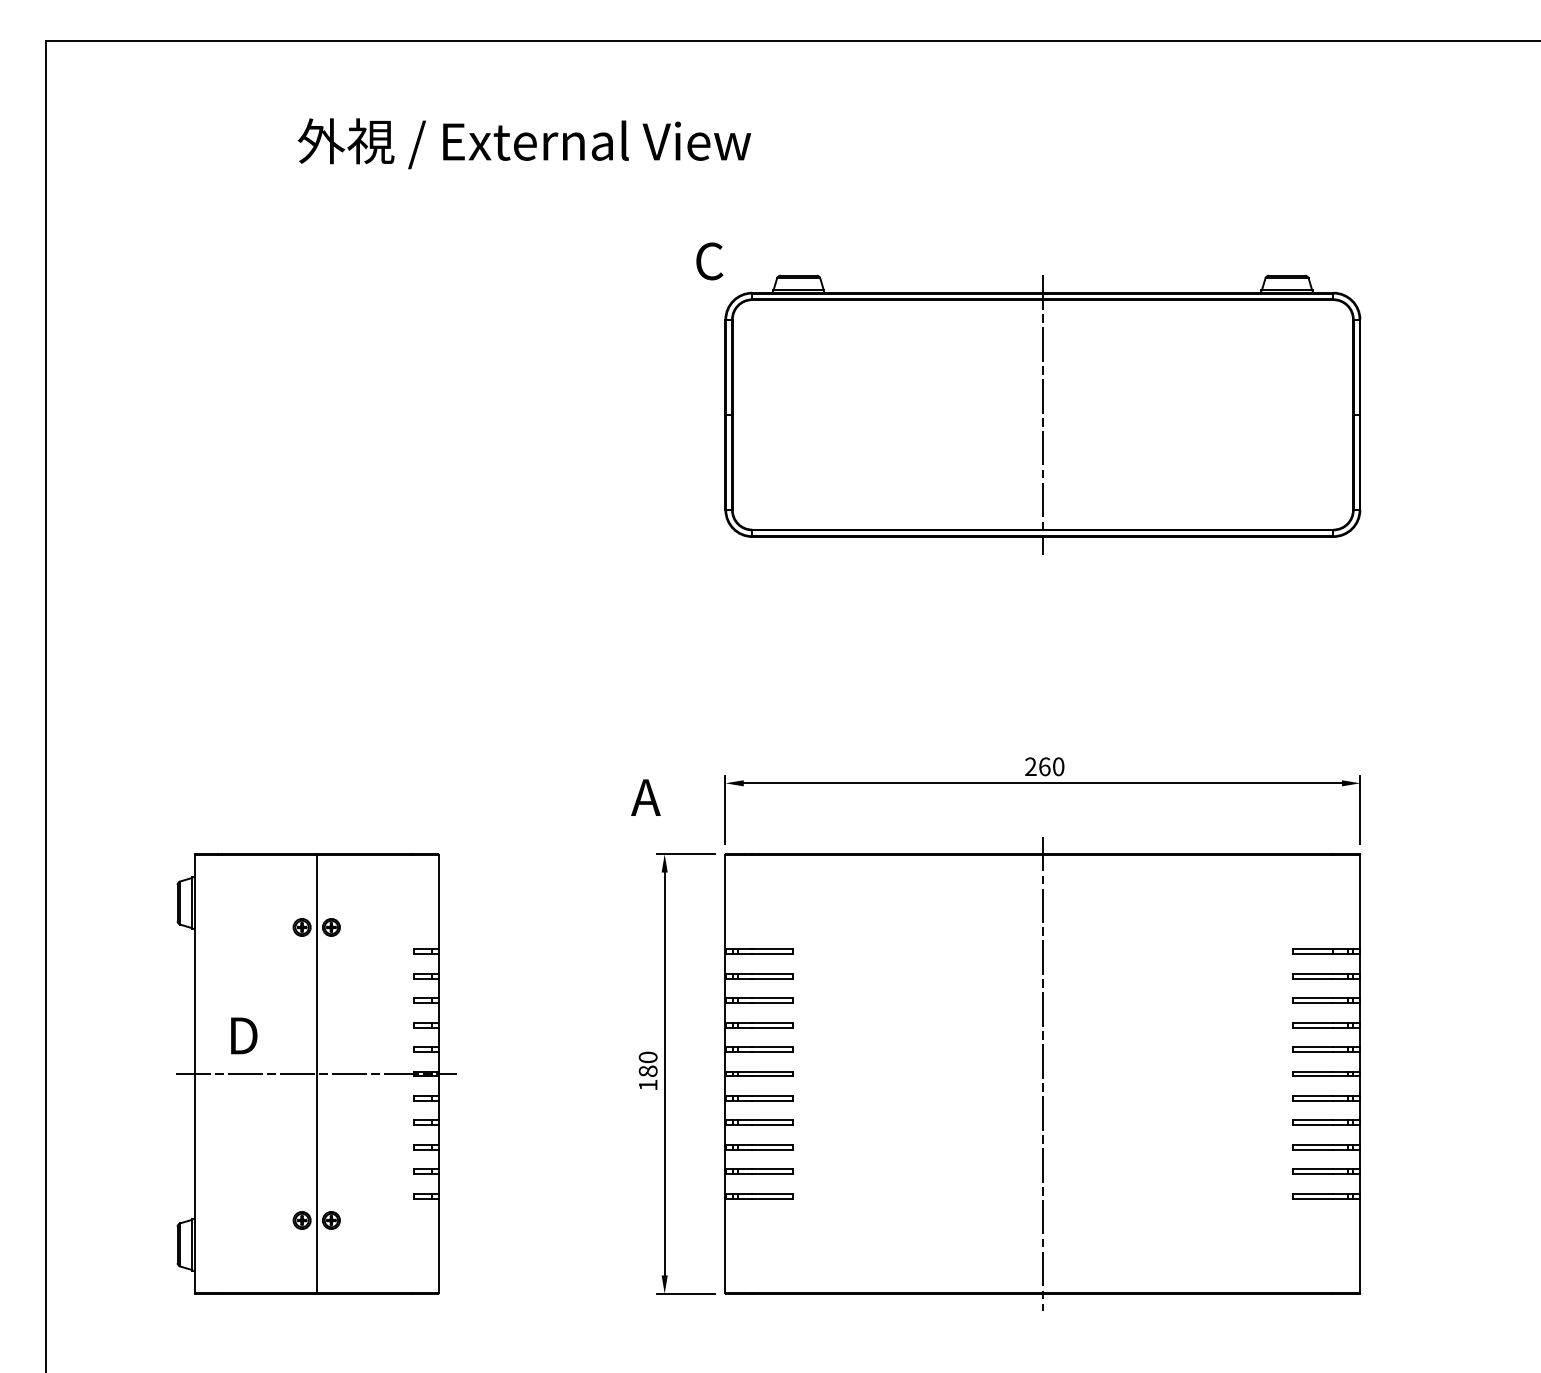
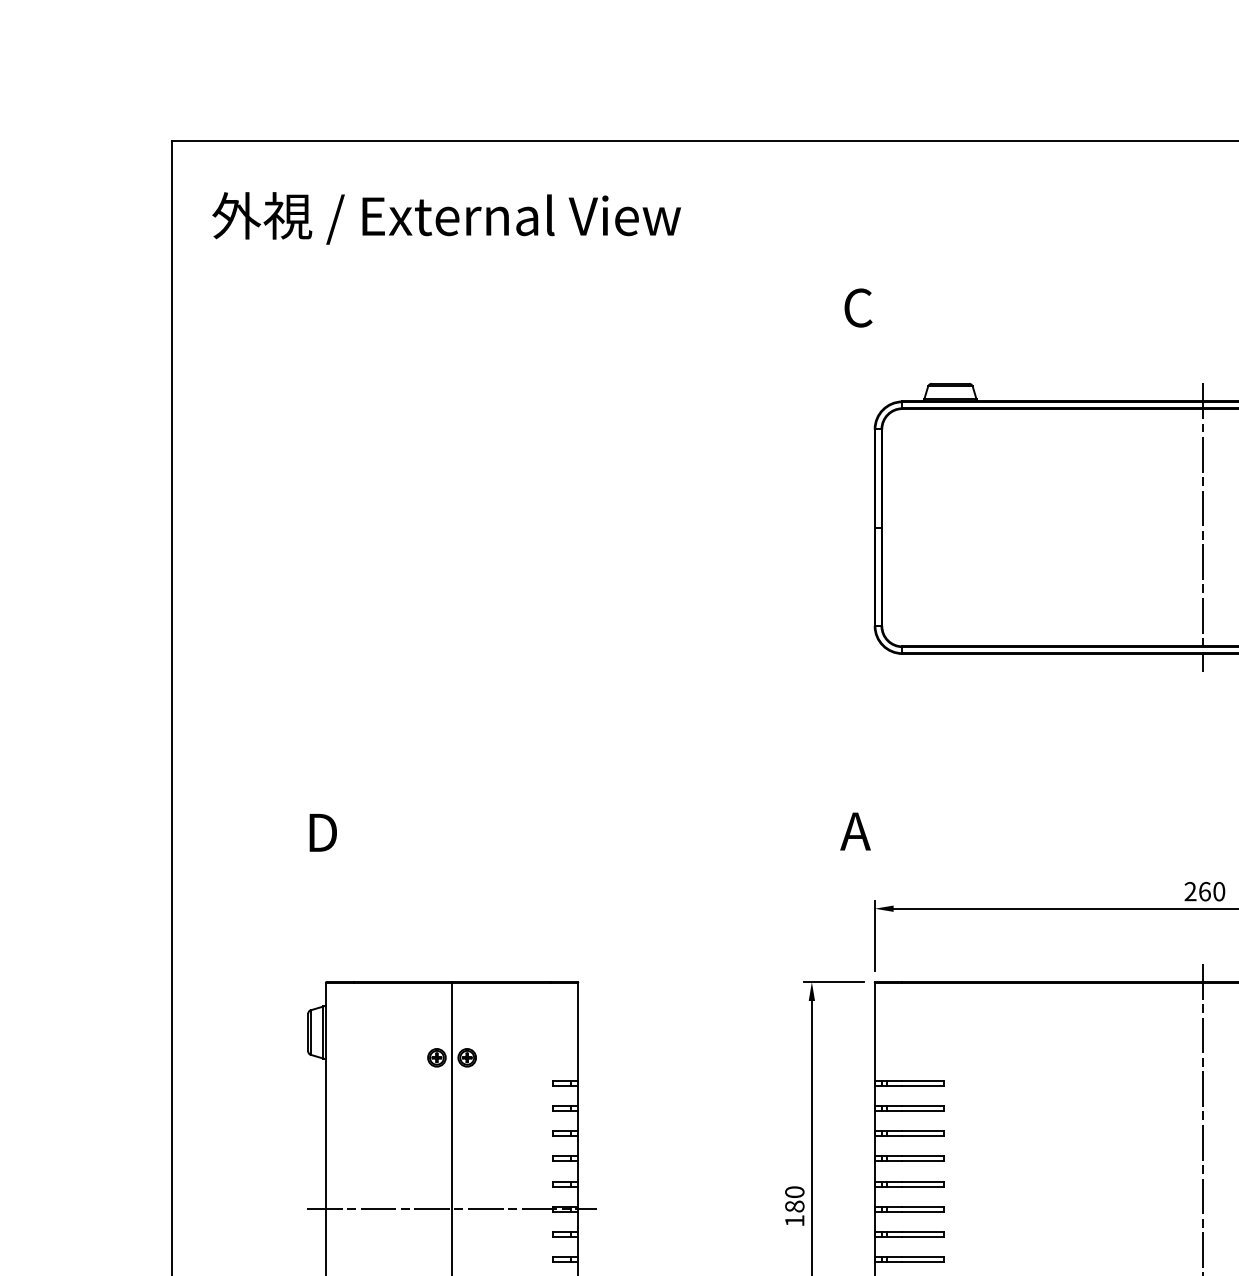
text: (524, 143) -> (446, 218), moved
text: (709, 261) -> (858, 308), moved
text: (645, 797) -> (855, 831), moved
text: (244, 1035) -> (323, 832), moved

